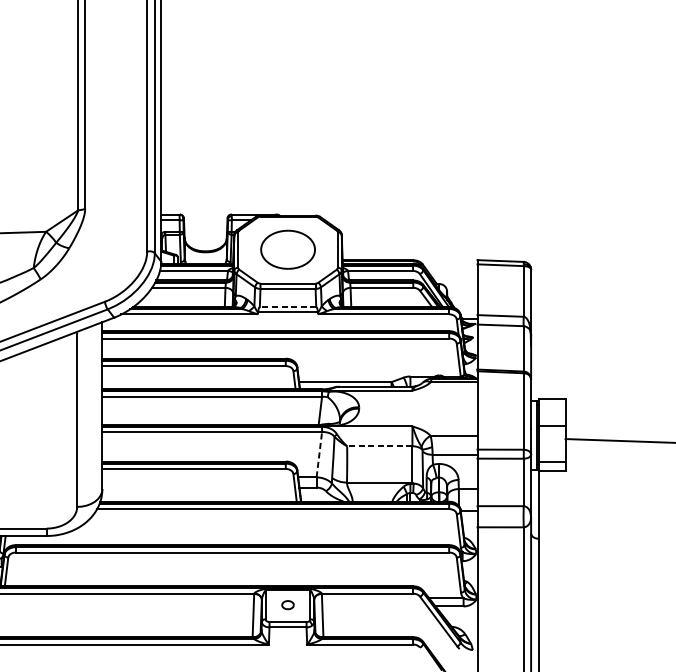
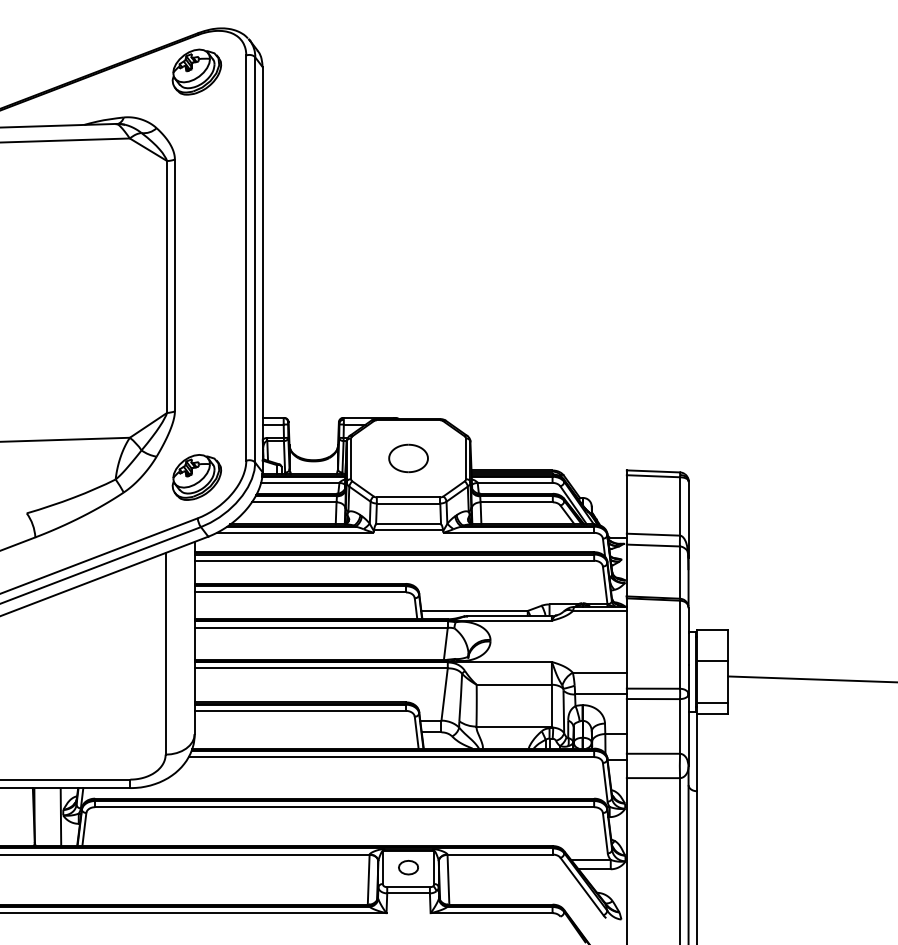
part: (287, 249) -> (408, 458), size x0.62
part: (103, 266) -> (196, 477), added
line: (287, 307) -> (408, 524), dashed -> solid
line: (380, 446) -> (514, 684), dashed -> solid
line: (319, 453) -> (444, 693), dashed -> solid
part: (287, 604) -> (408, 867), size x1.43

